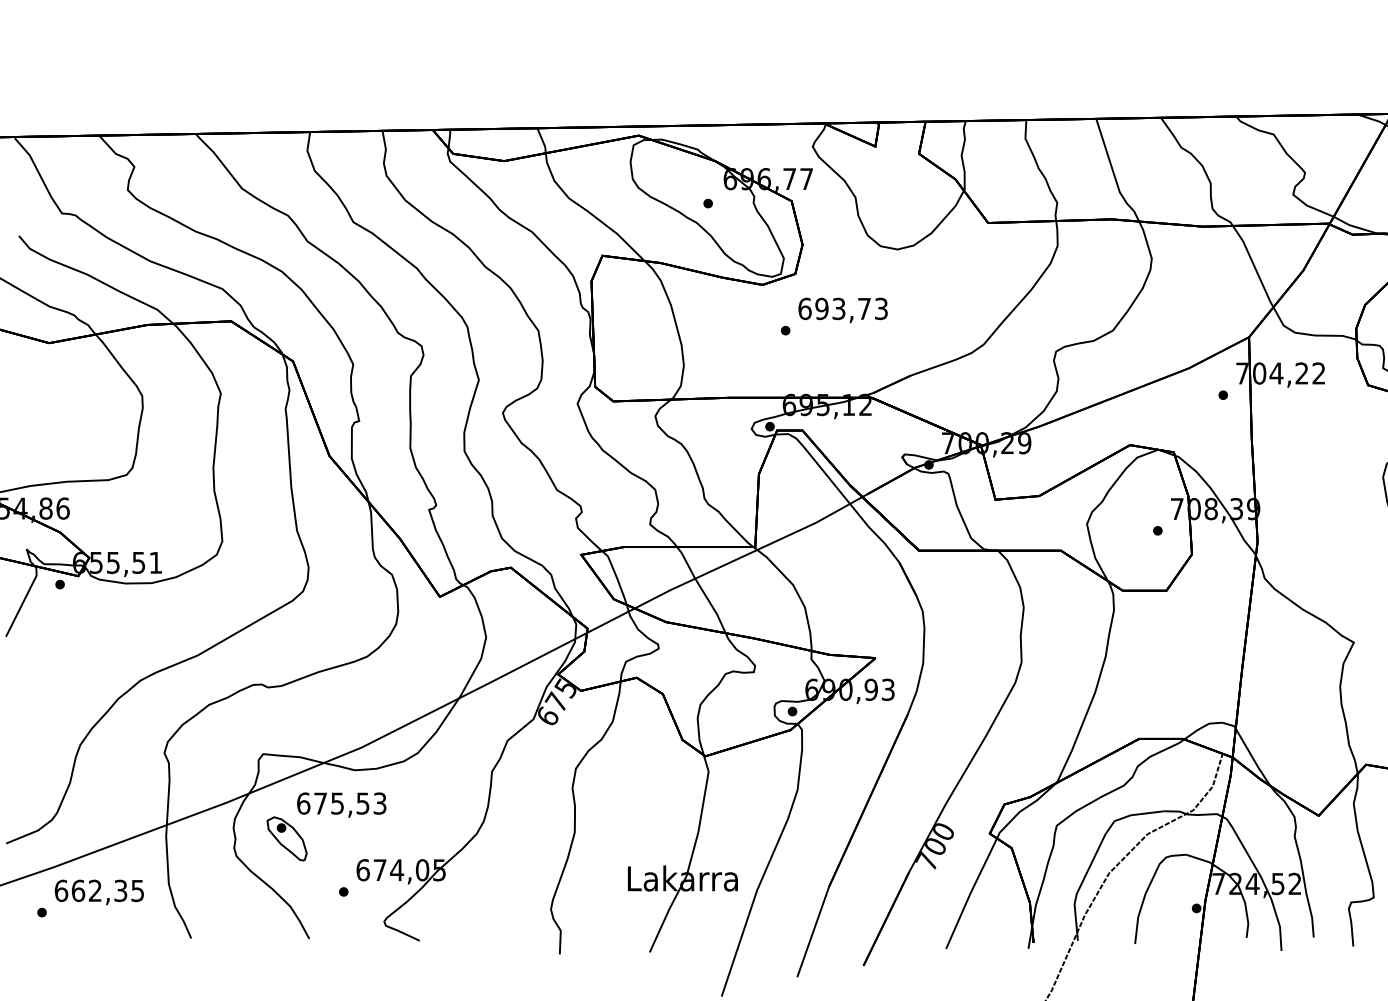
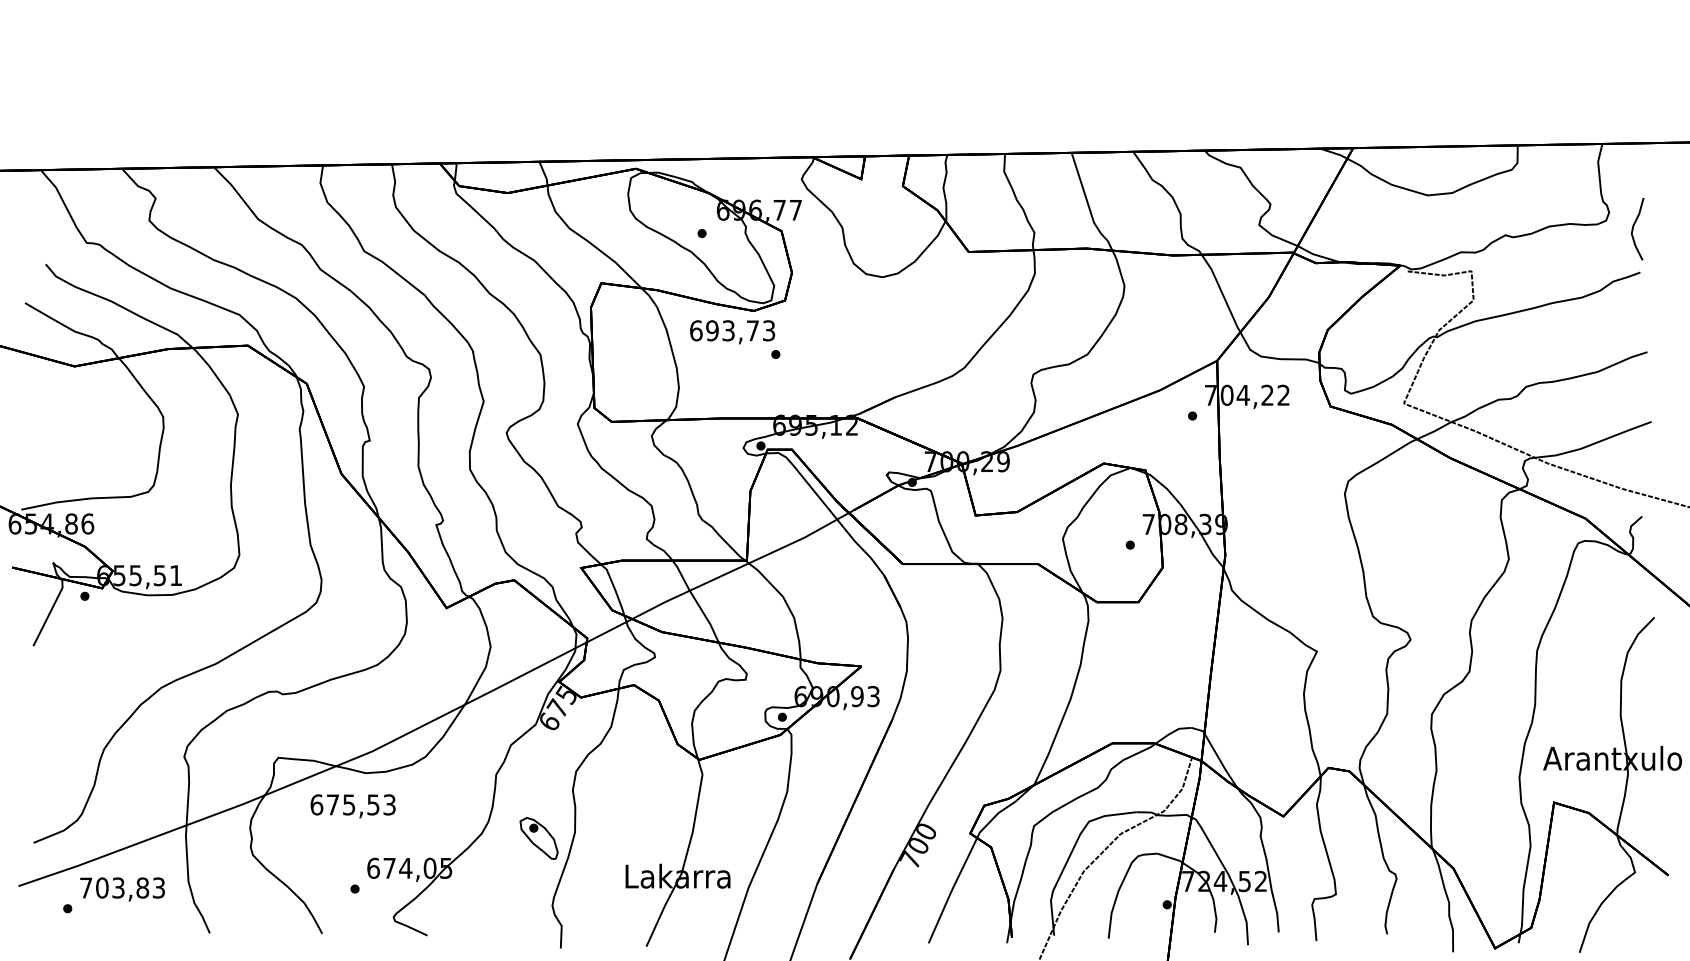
text: (843, 310) -> (732, 332), moved
part: (286, 838) -> (538, 838), moved
text: (99, 890) -> (122, 887), 662,35 -> 703,83

